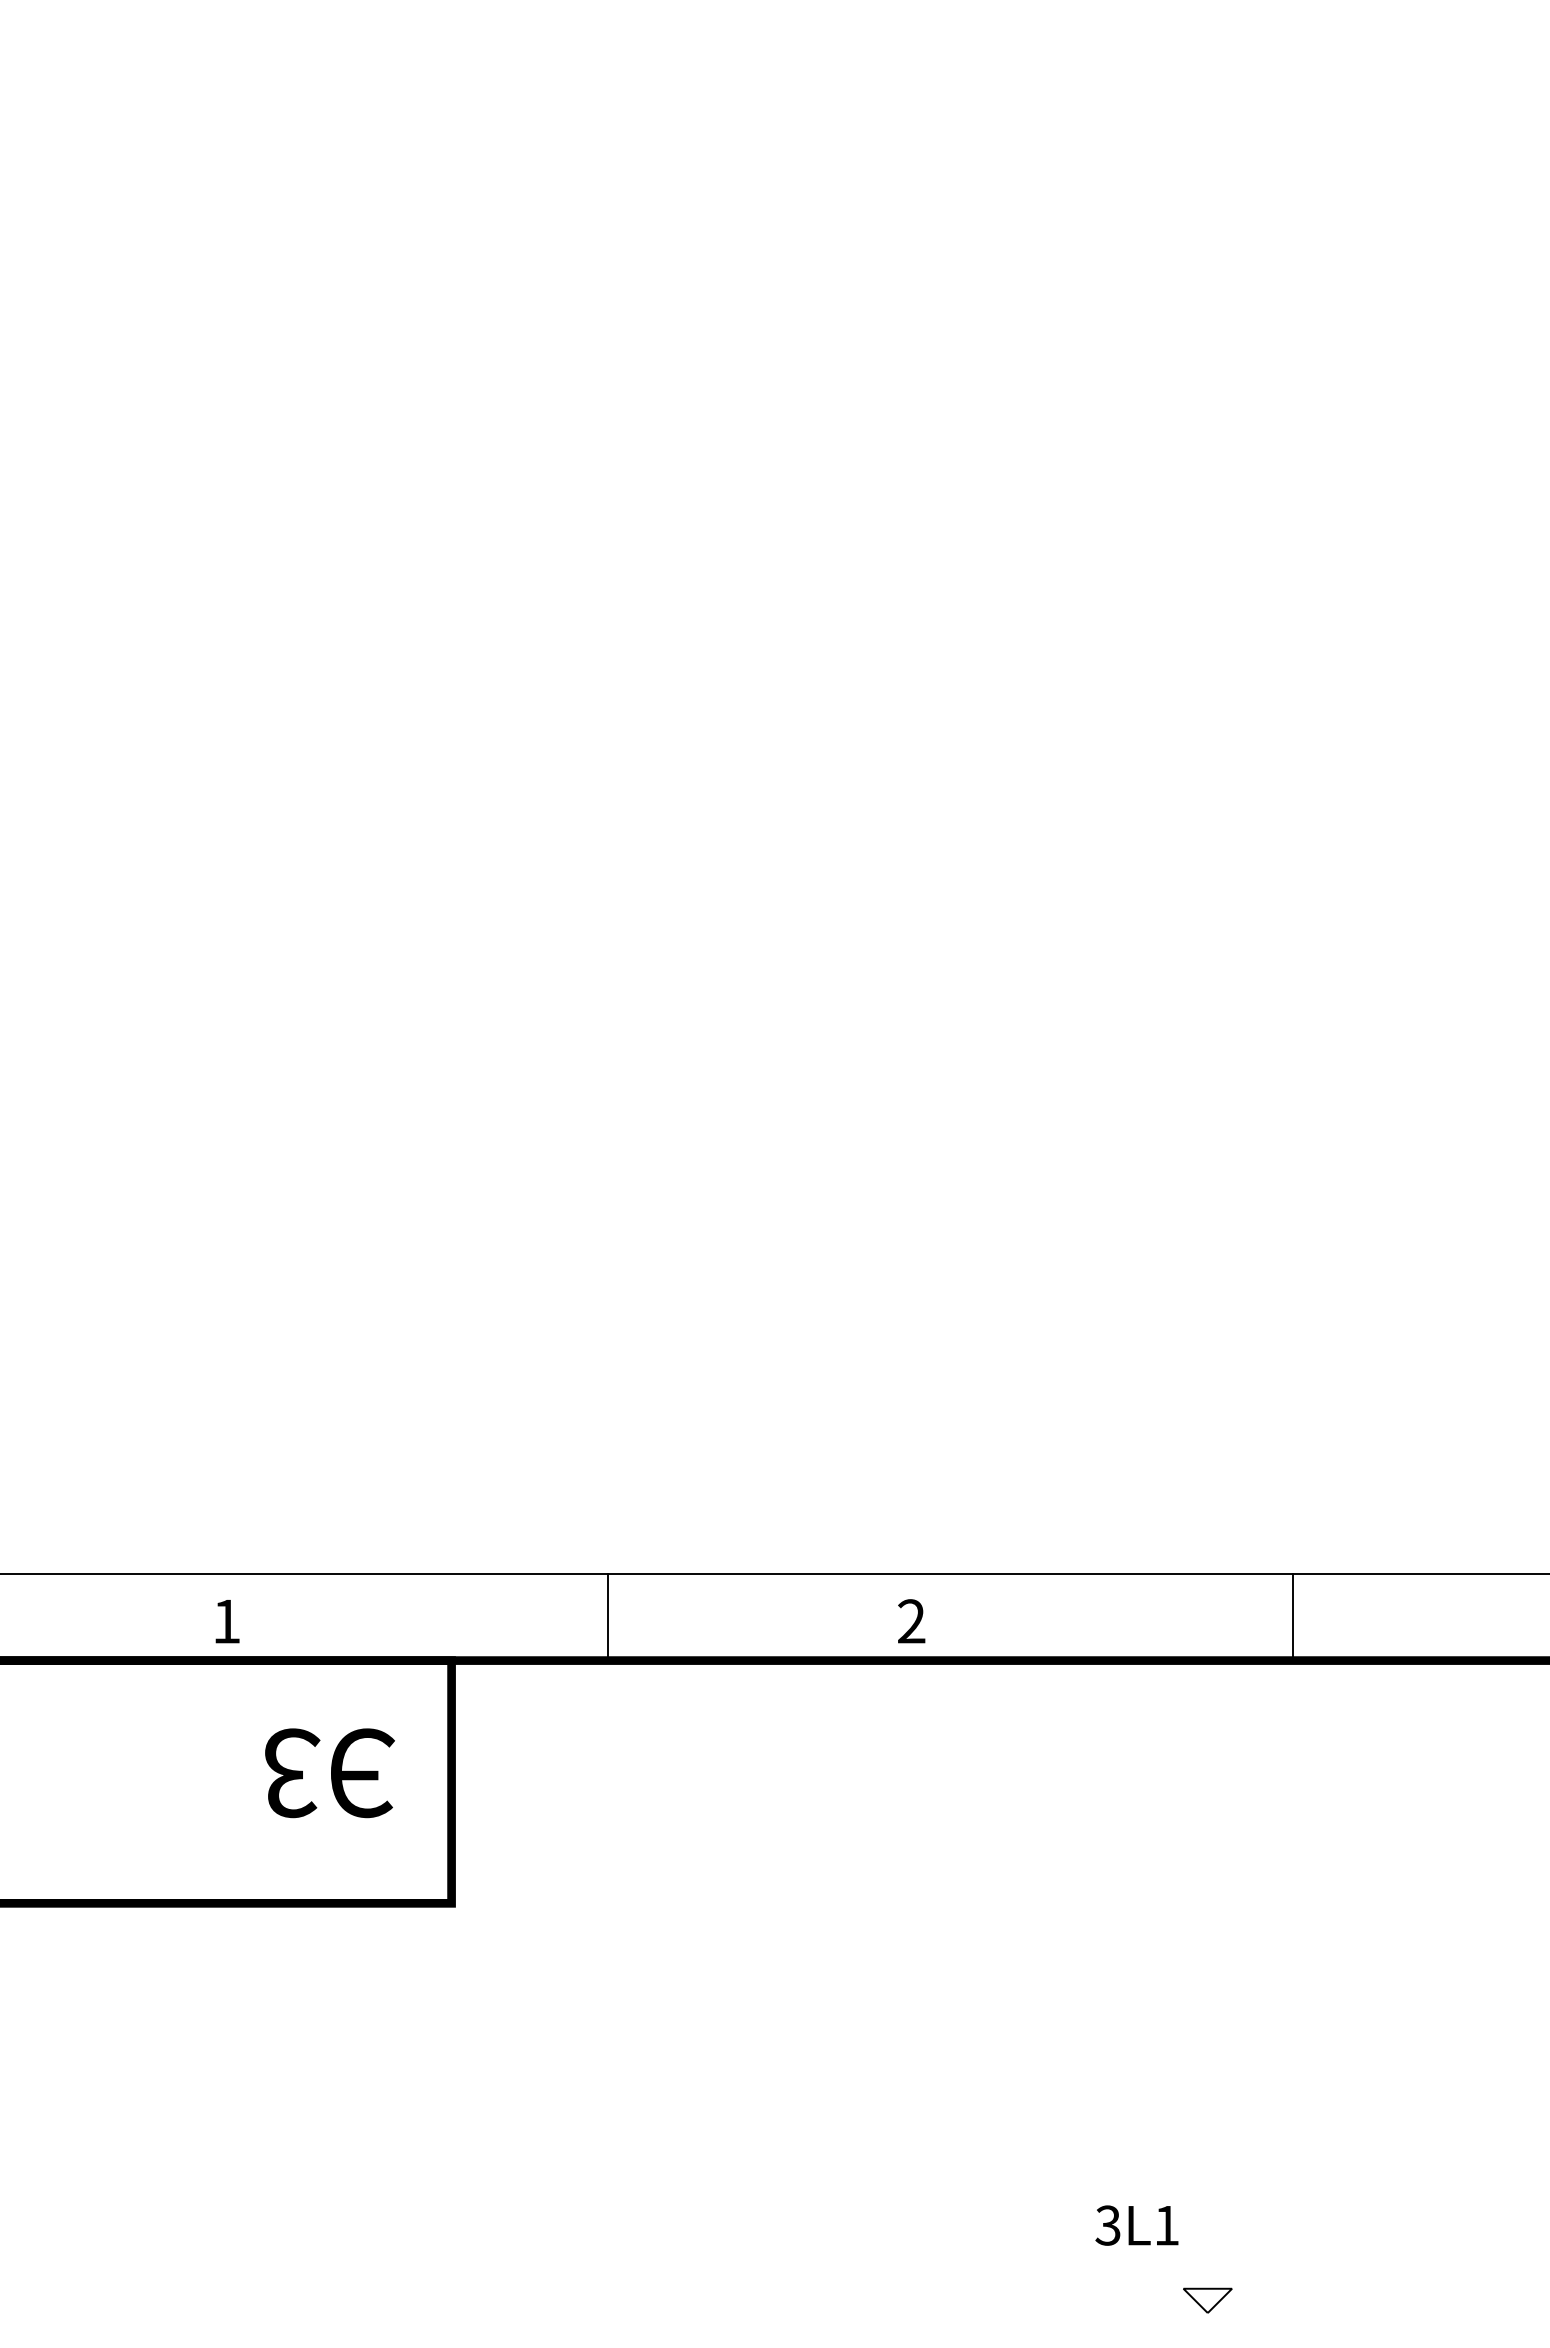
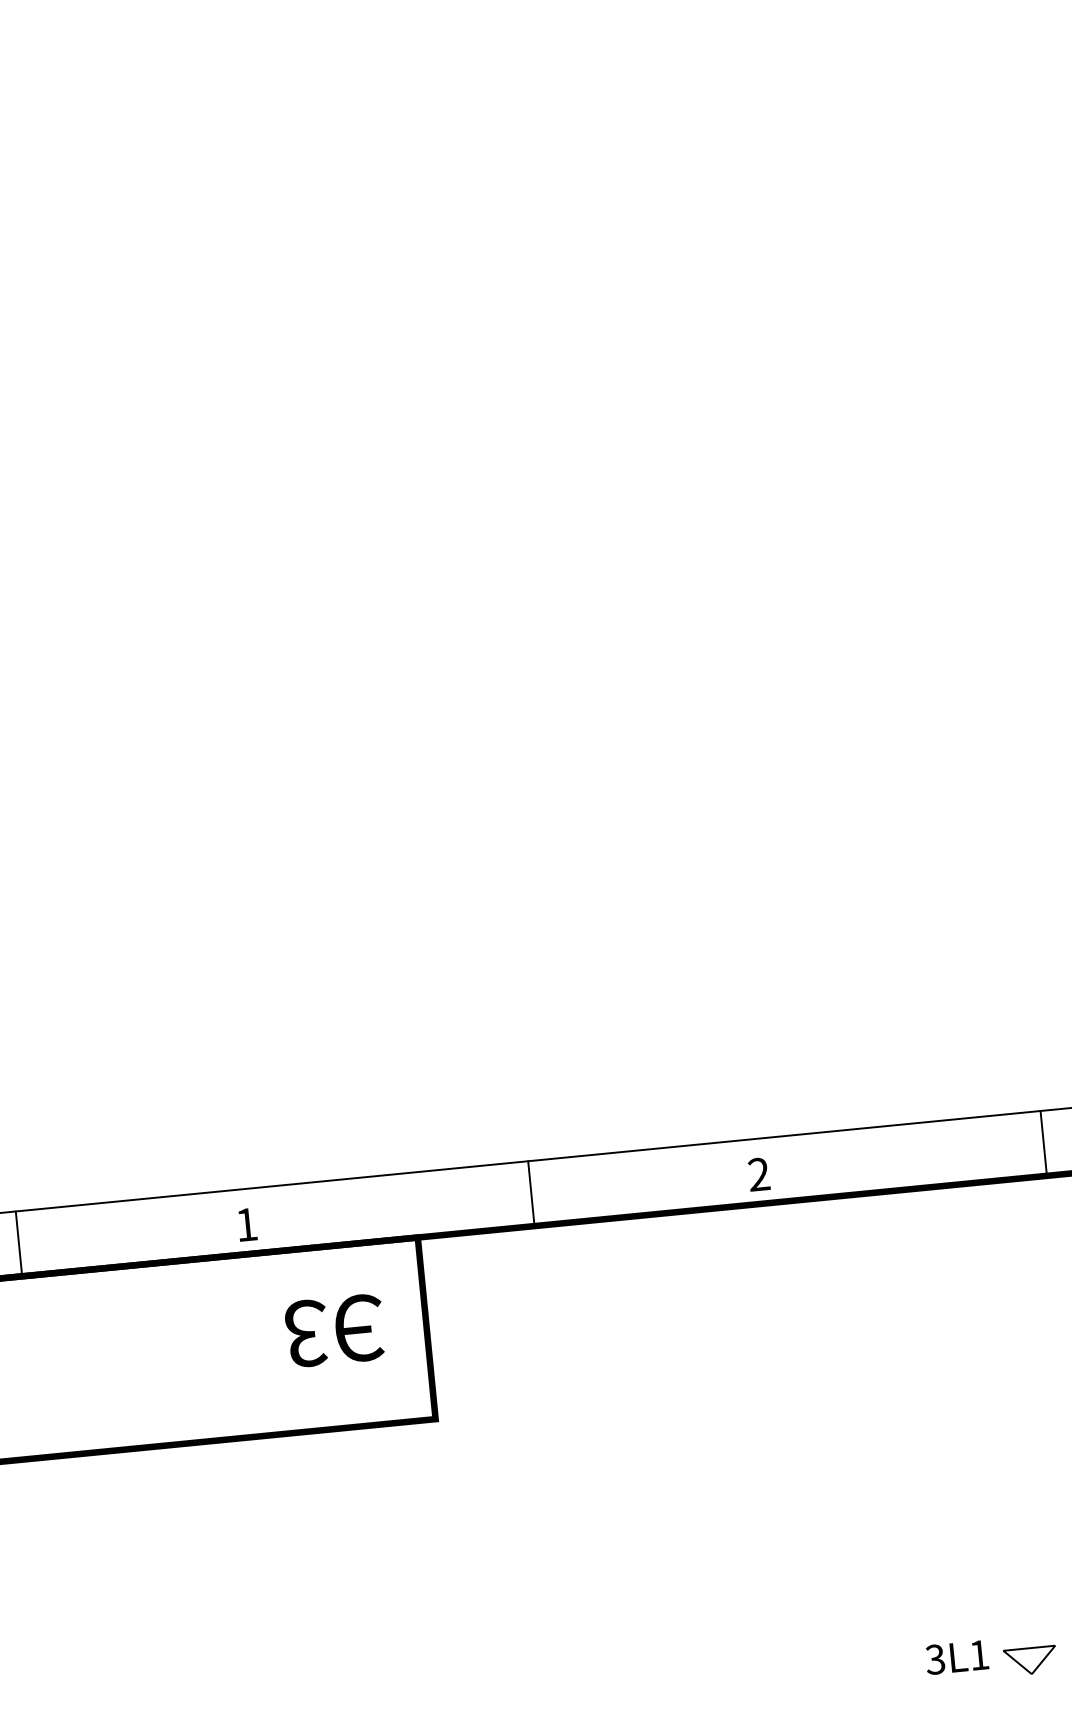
text: (1136, 2225) -> (956, 1657), moved
part: (1207, 2300) -> (1030, 1660), size x1.43

